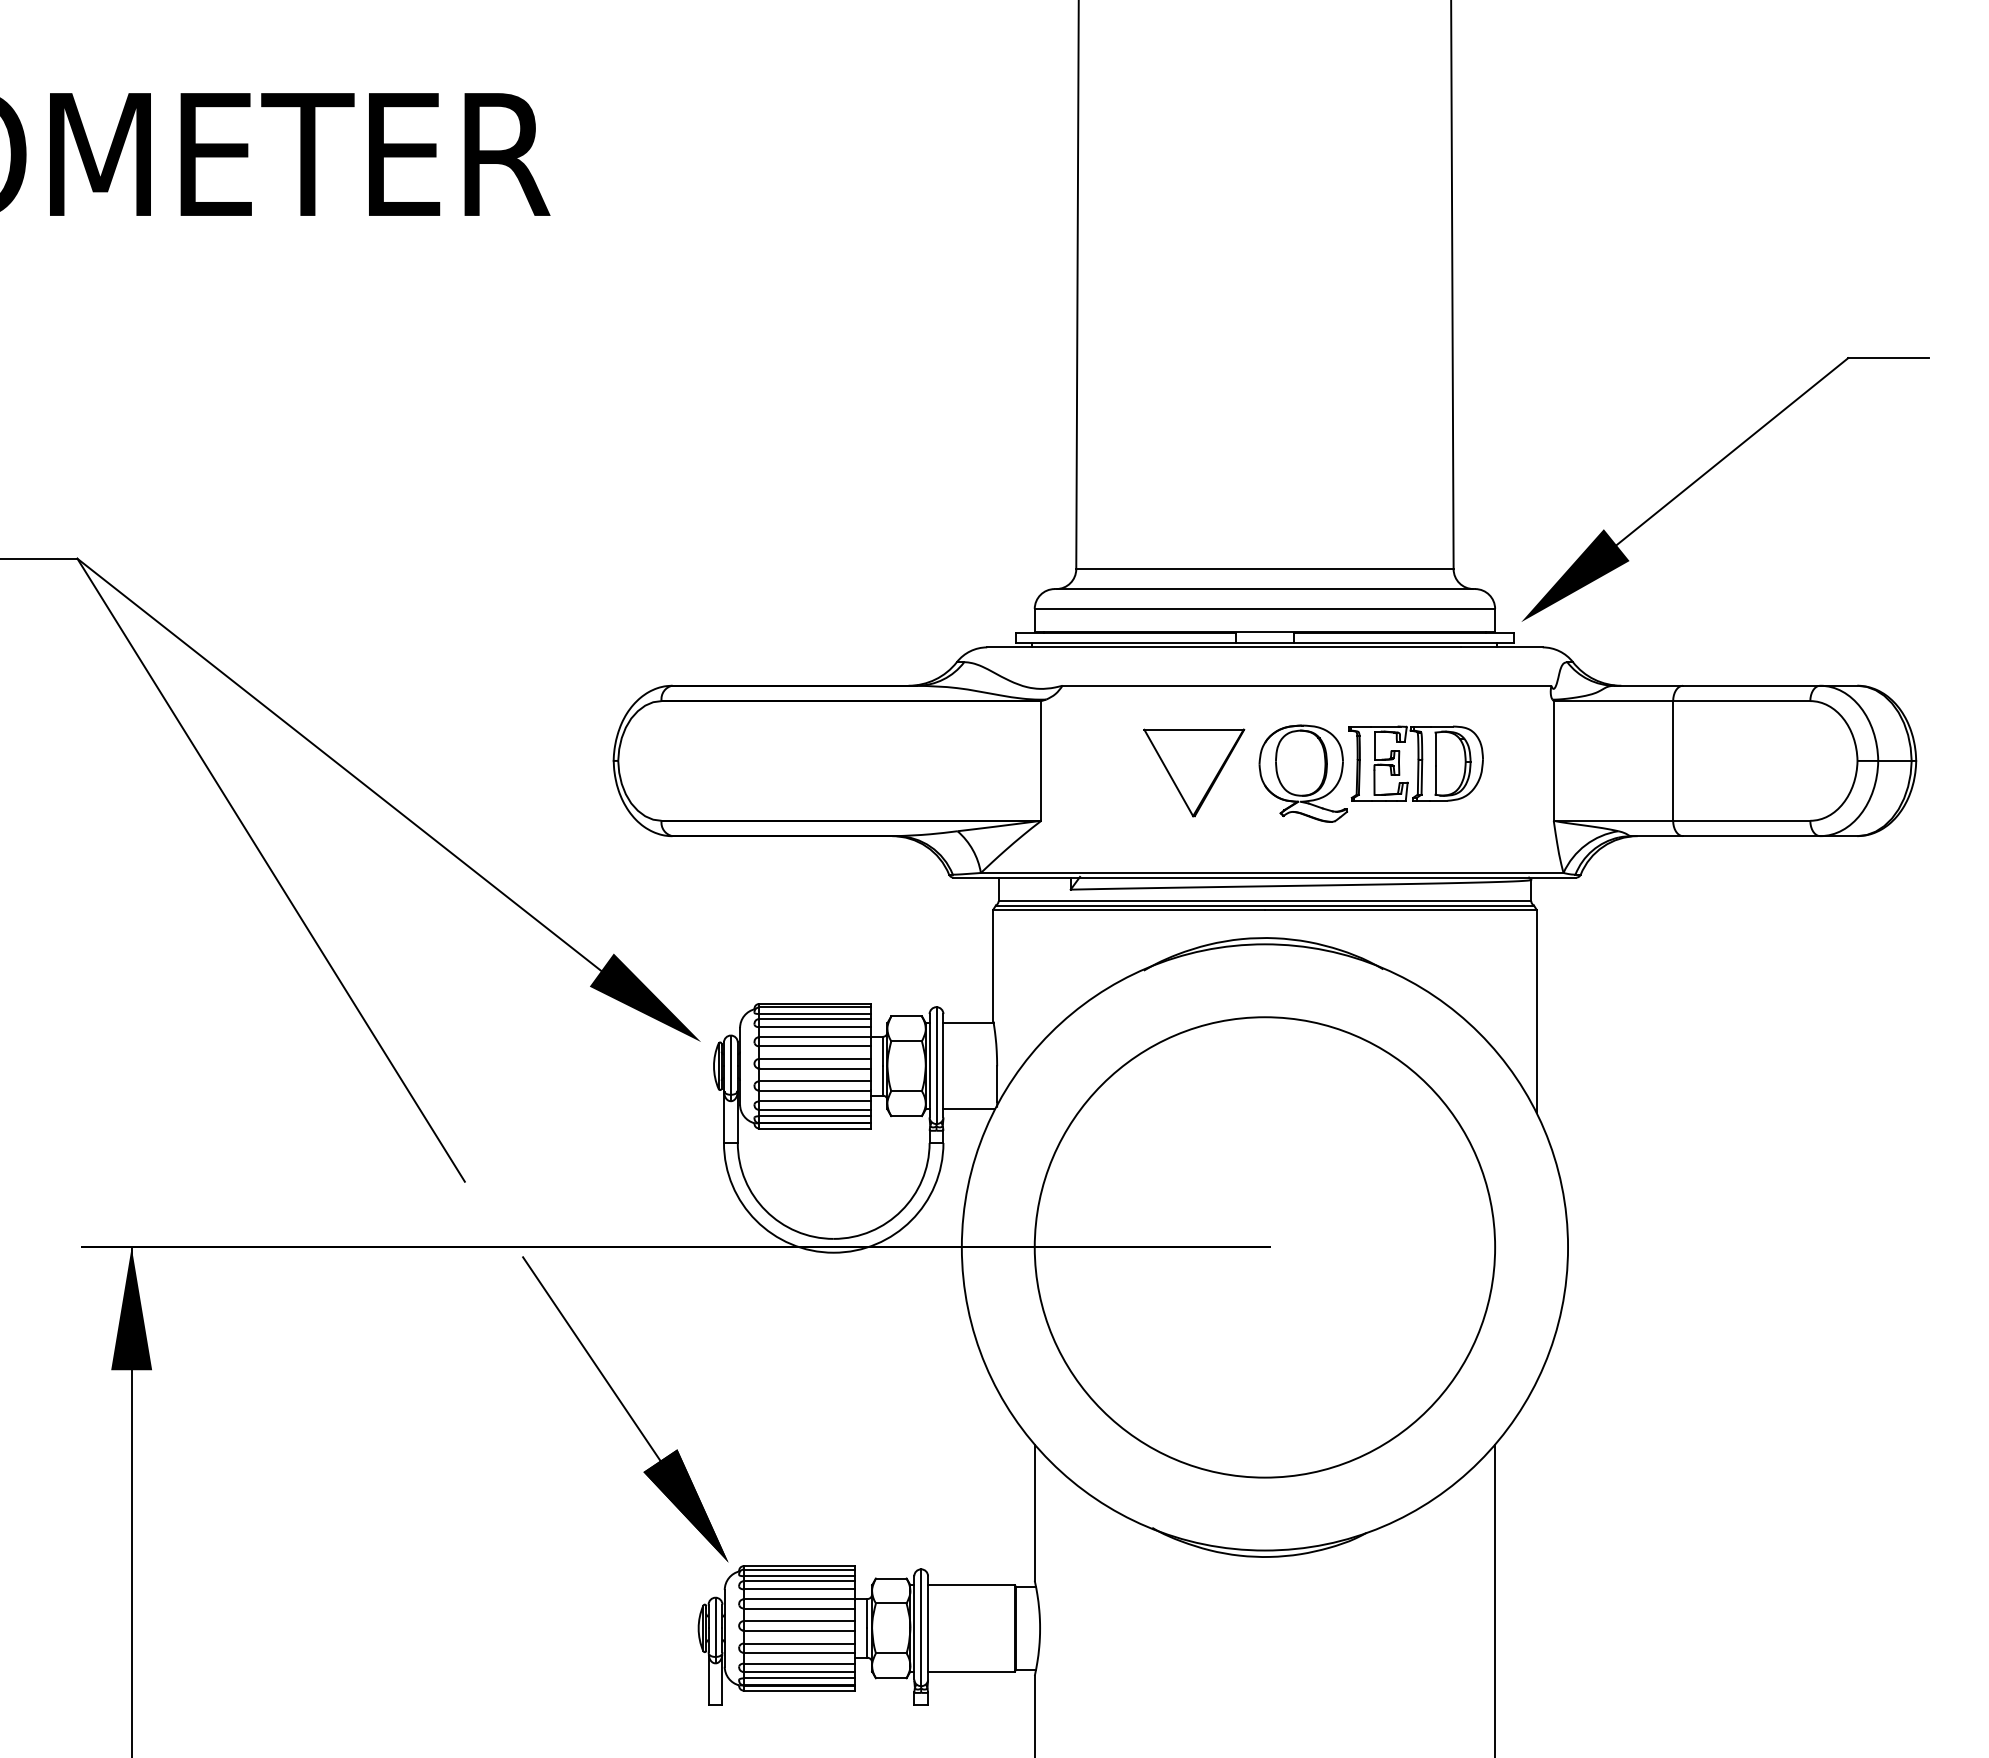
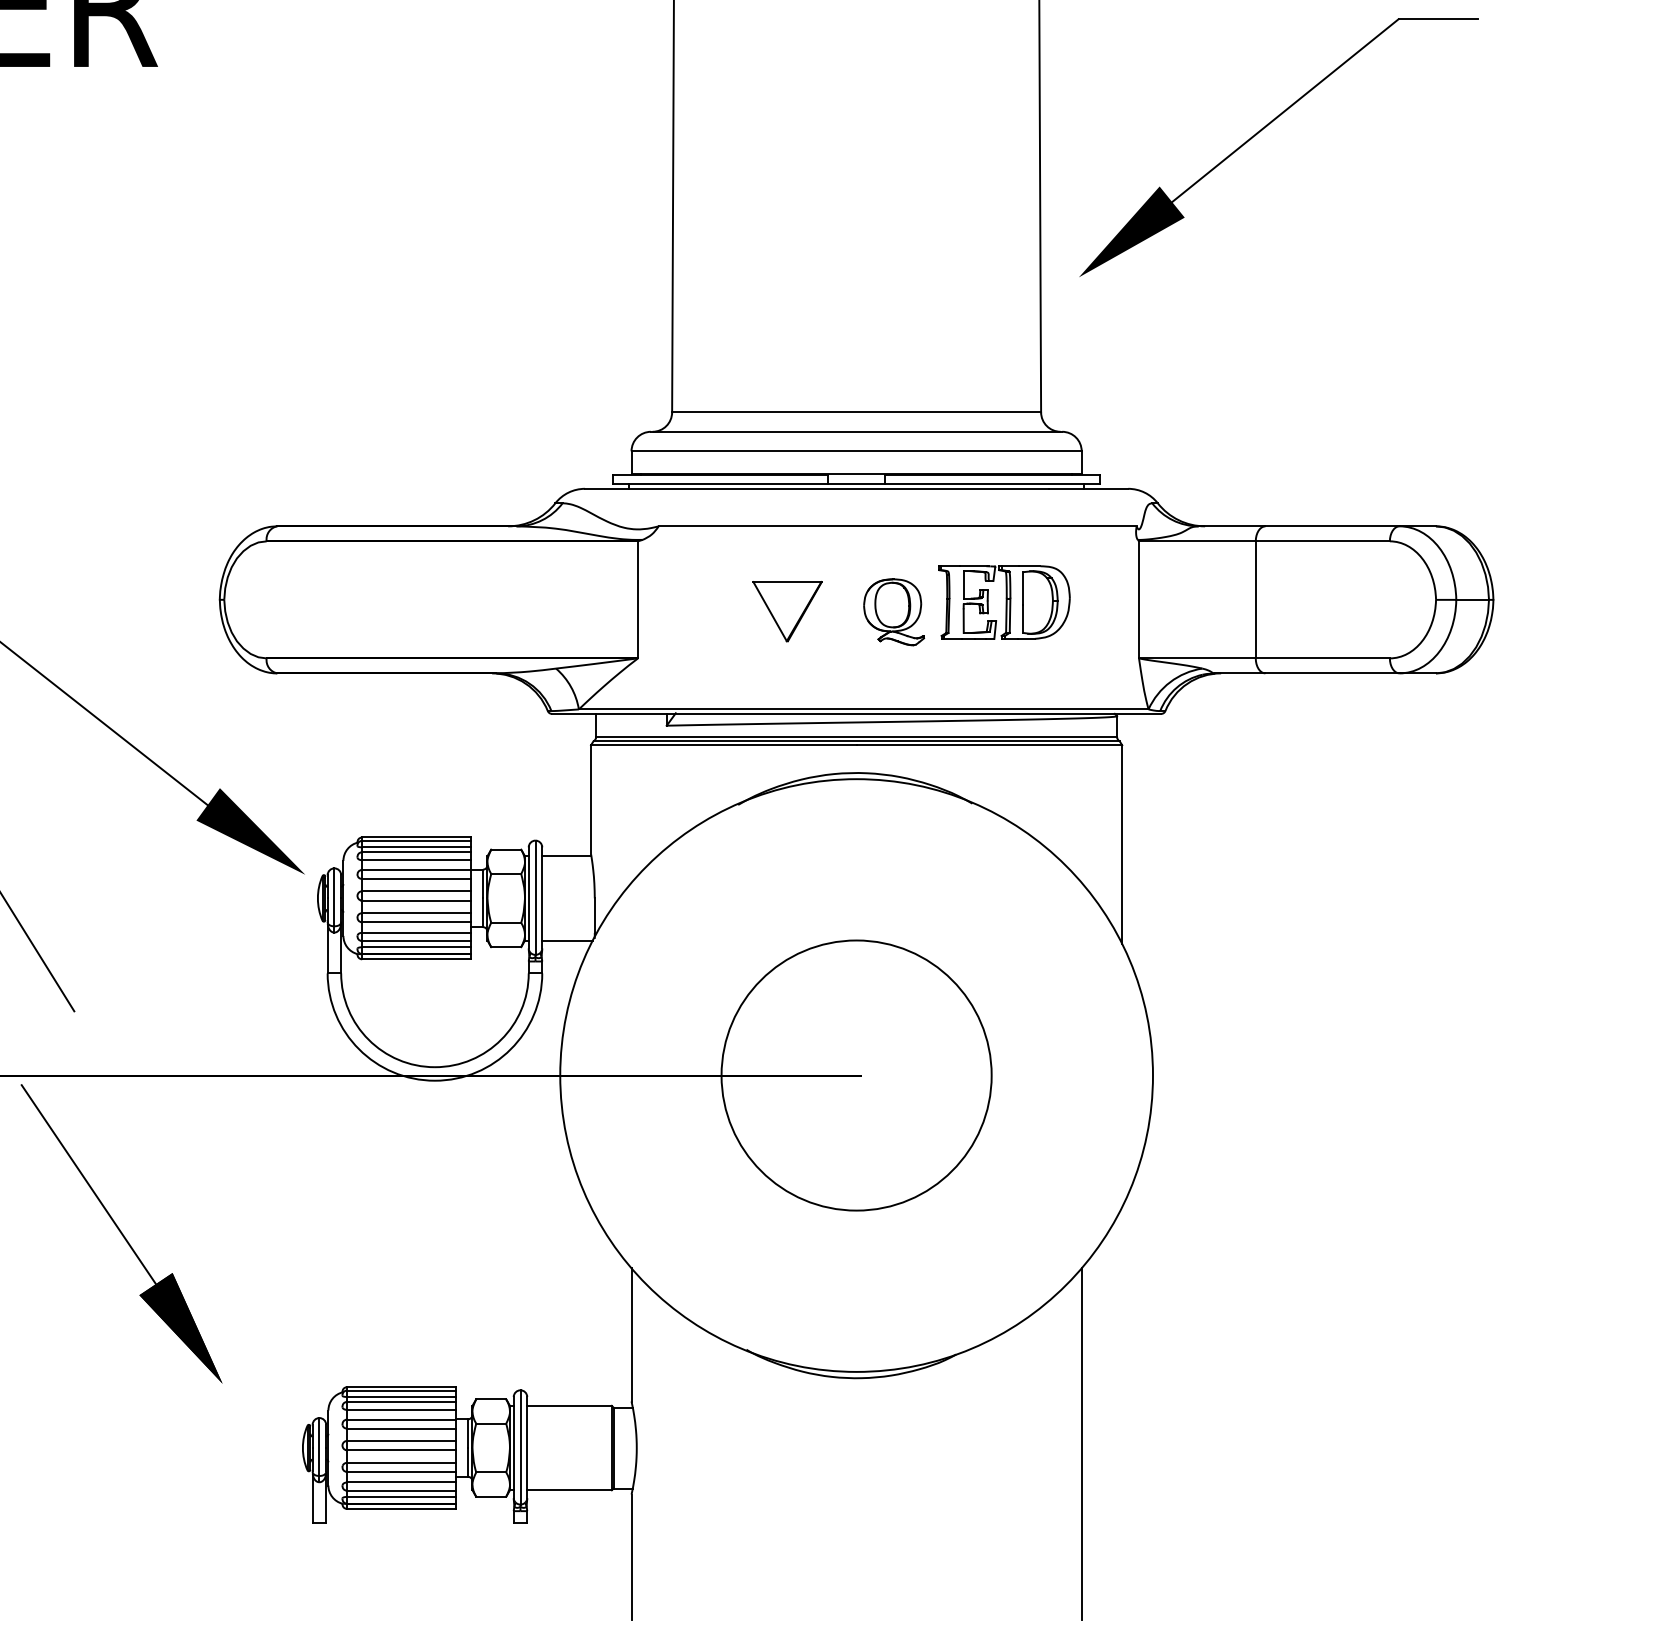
part: (1708, 472) -> (1261, 131), moved
part: (1194, 772) -> (787, 611), size x0.7
part: (1302, 773) -> (893, 612), size x0.7
circle: (1264, 1247) -> (856, 1075), size x0.6
part: (625, 1409) -> (121, 1234), moved

